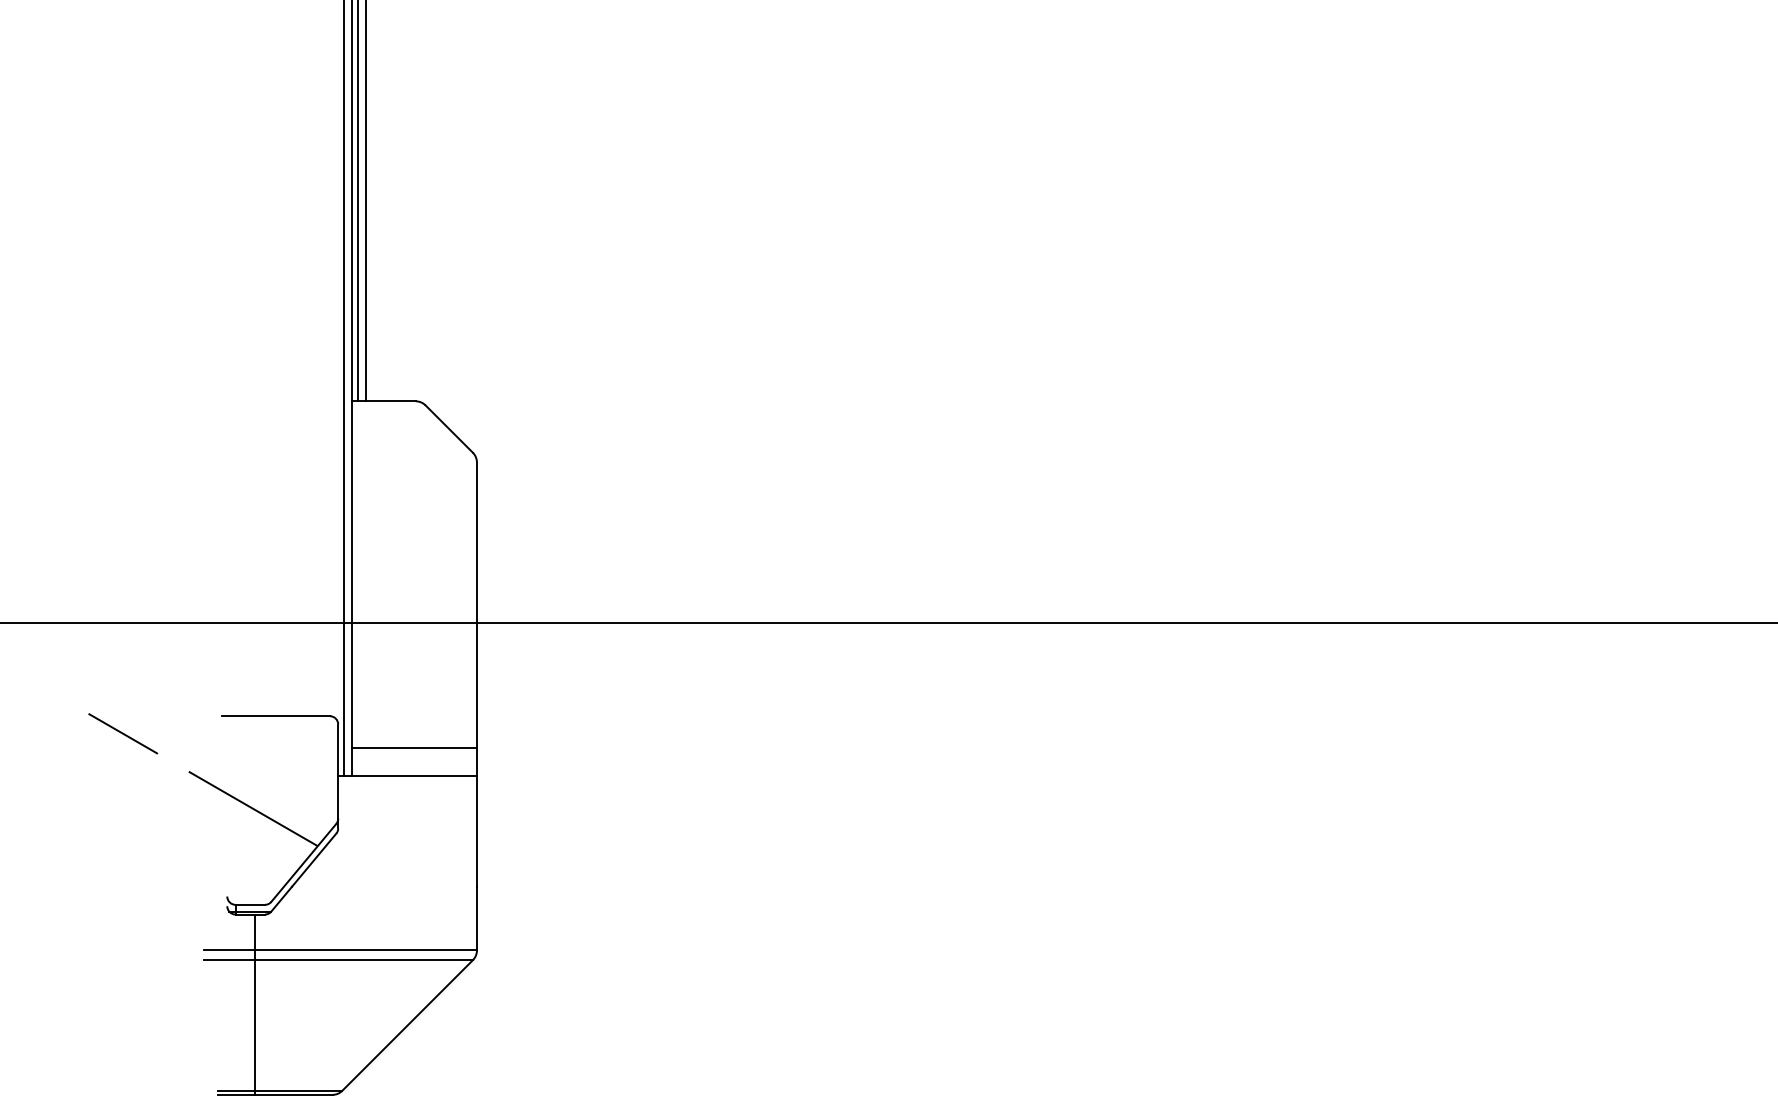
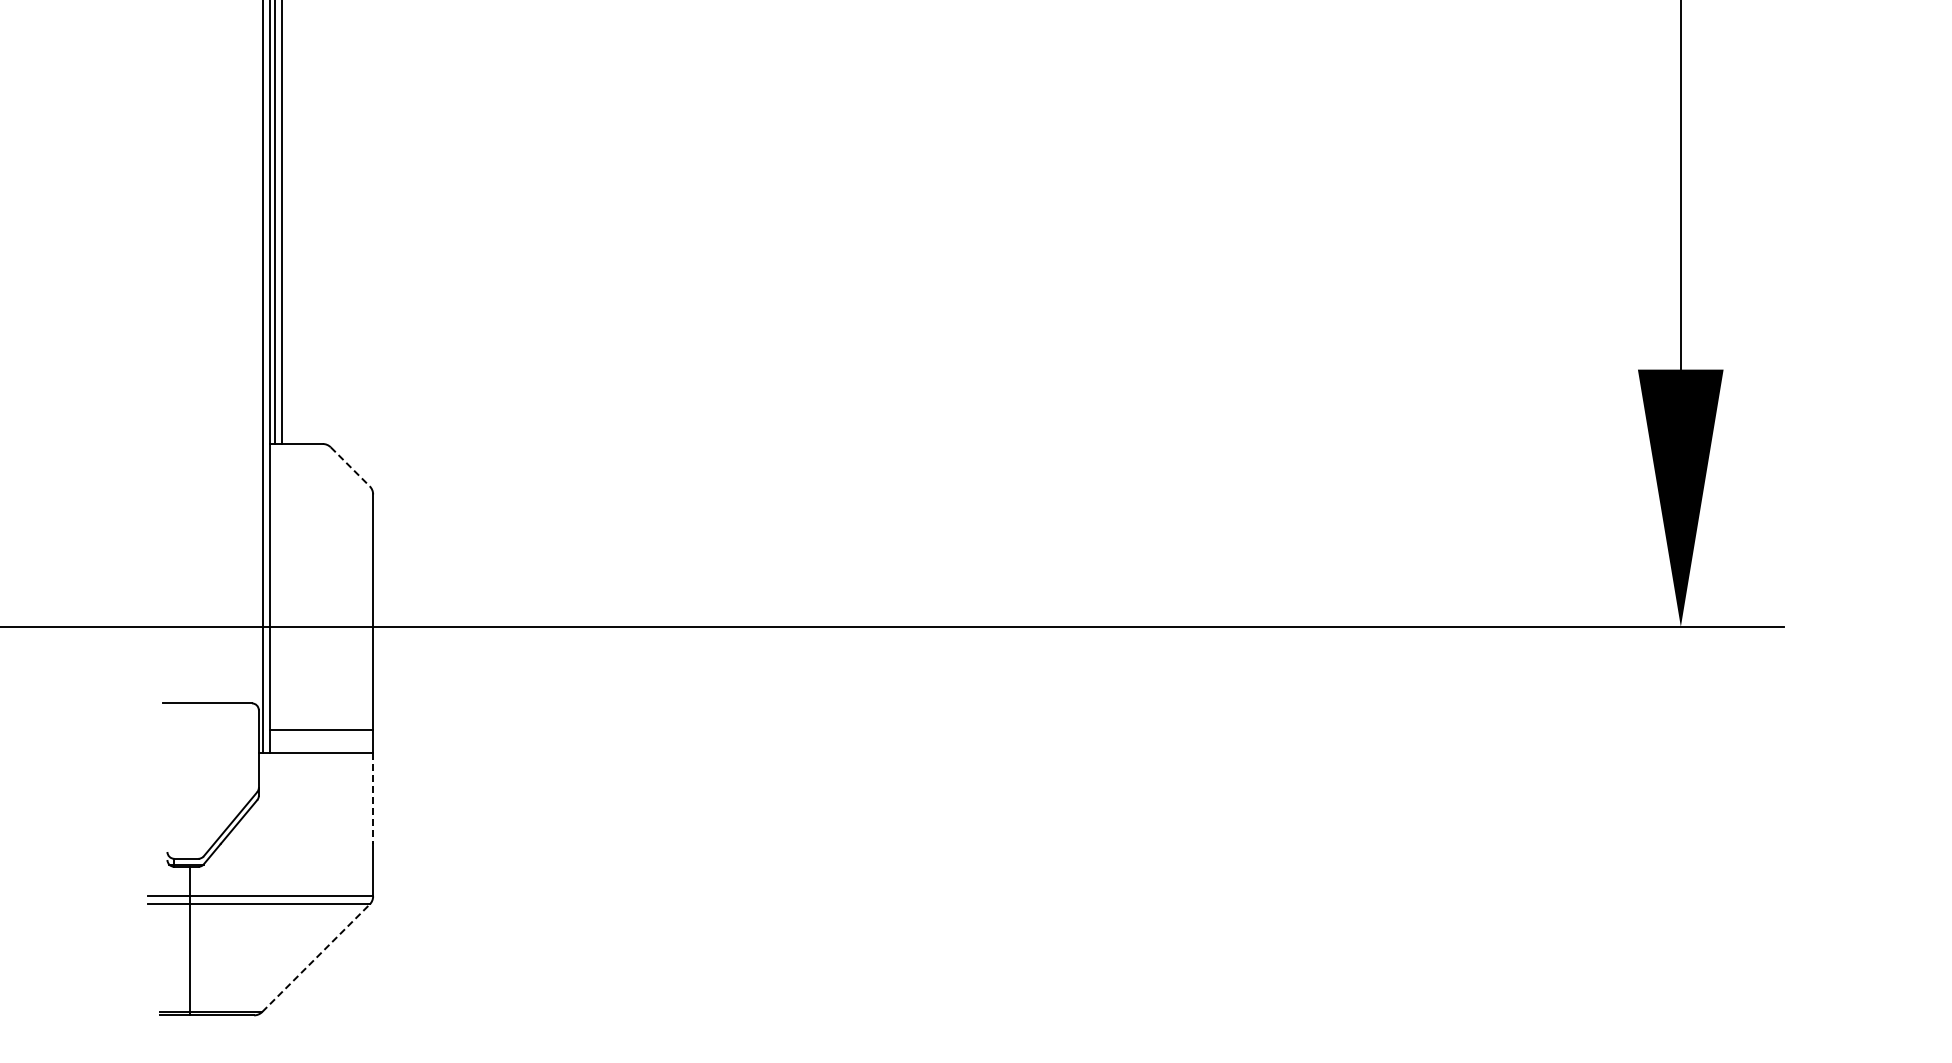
line: (449, 428) -> (350, 466), solid -> dashed
hatch: (203, 779) -> (147, 755), removed
line: (477, 831) -> (373, 798), solid -> dashed
line: (408, 1024) -> (316, 957), solid -> dashed

